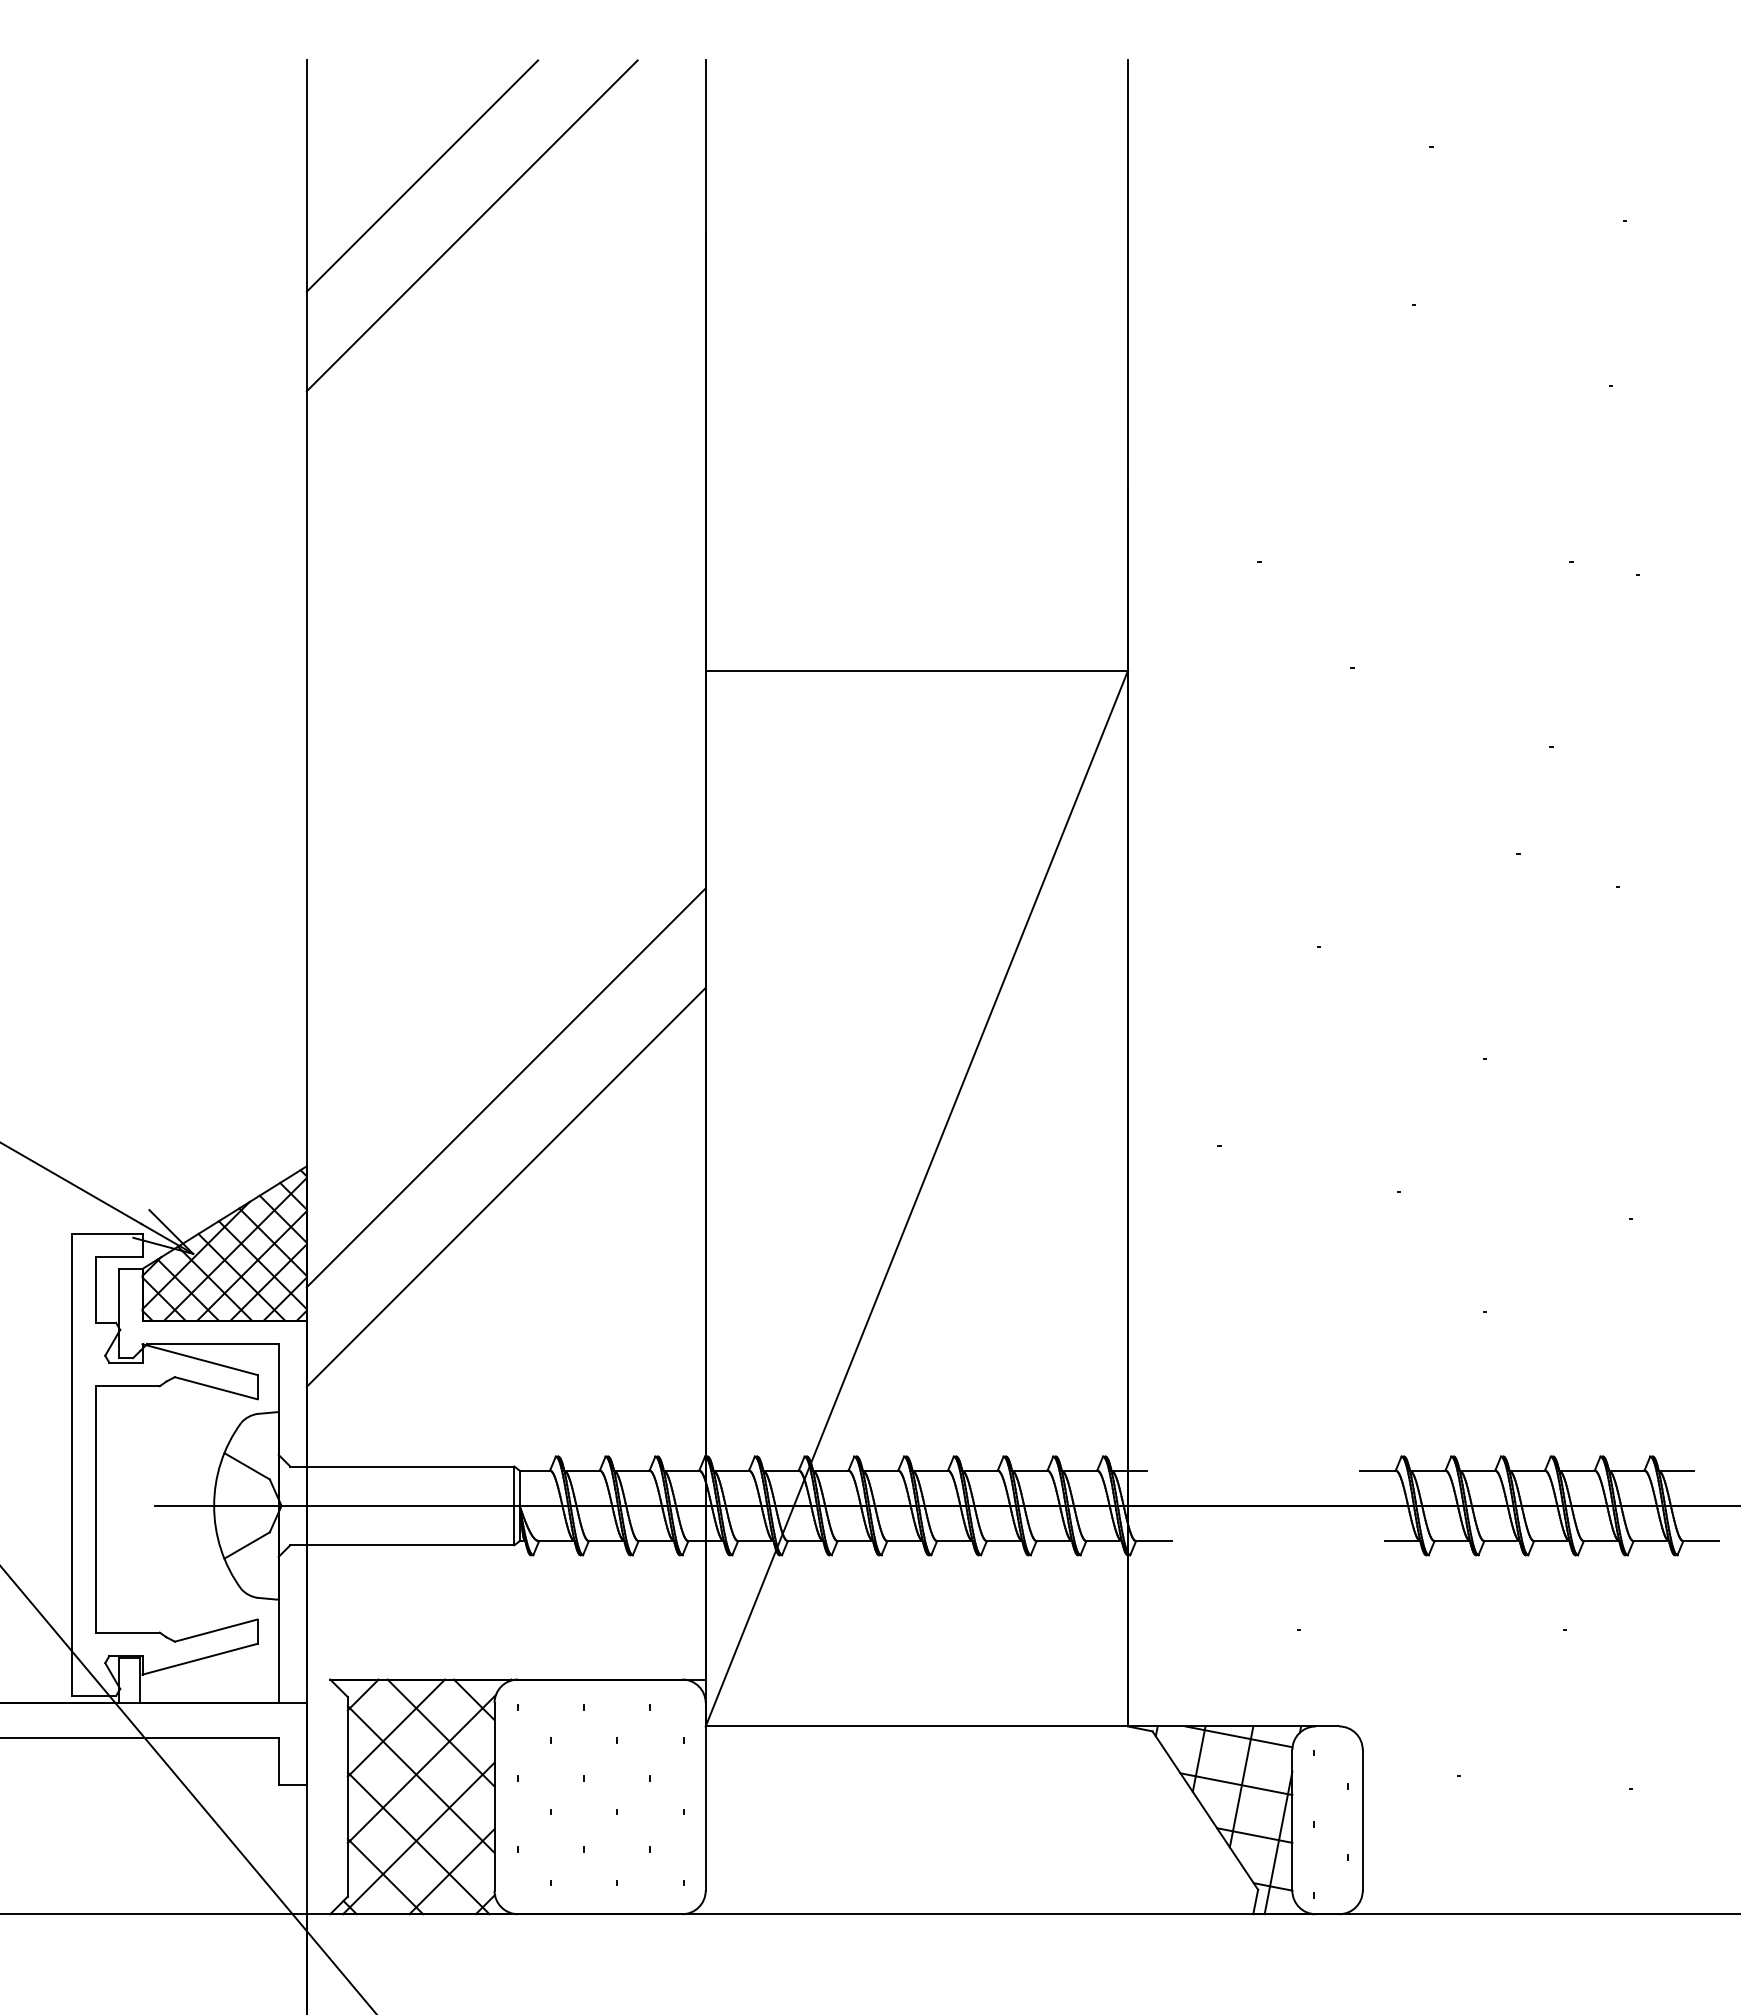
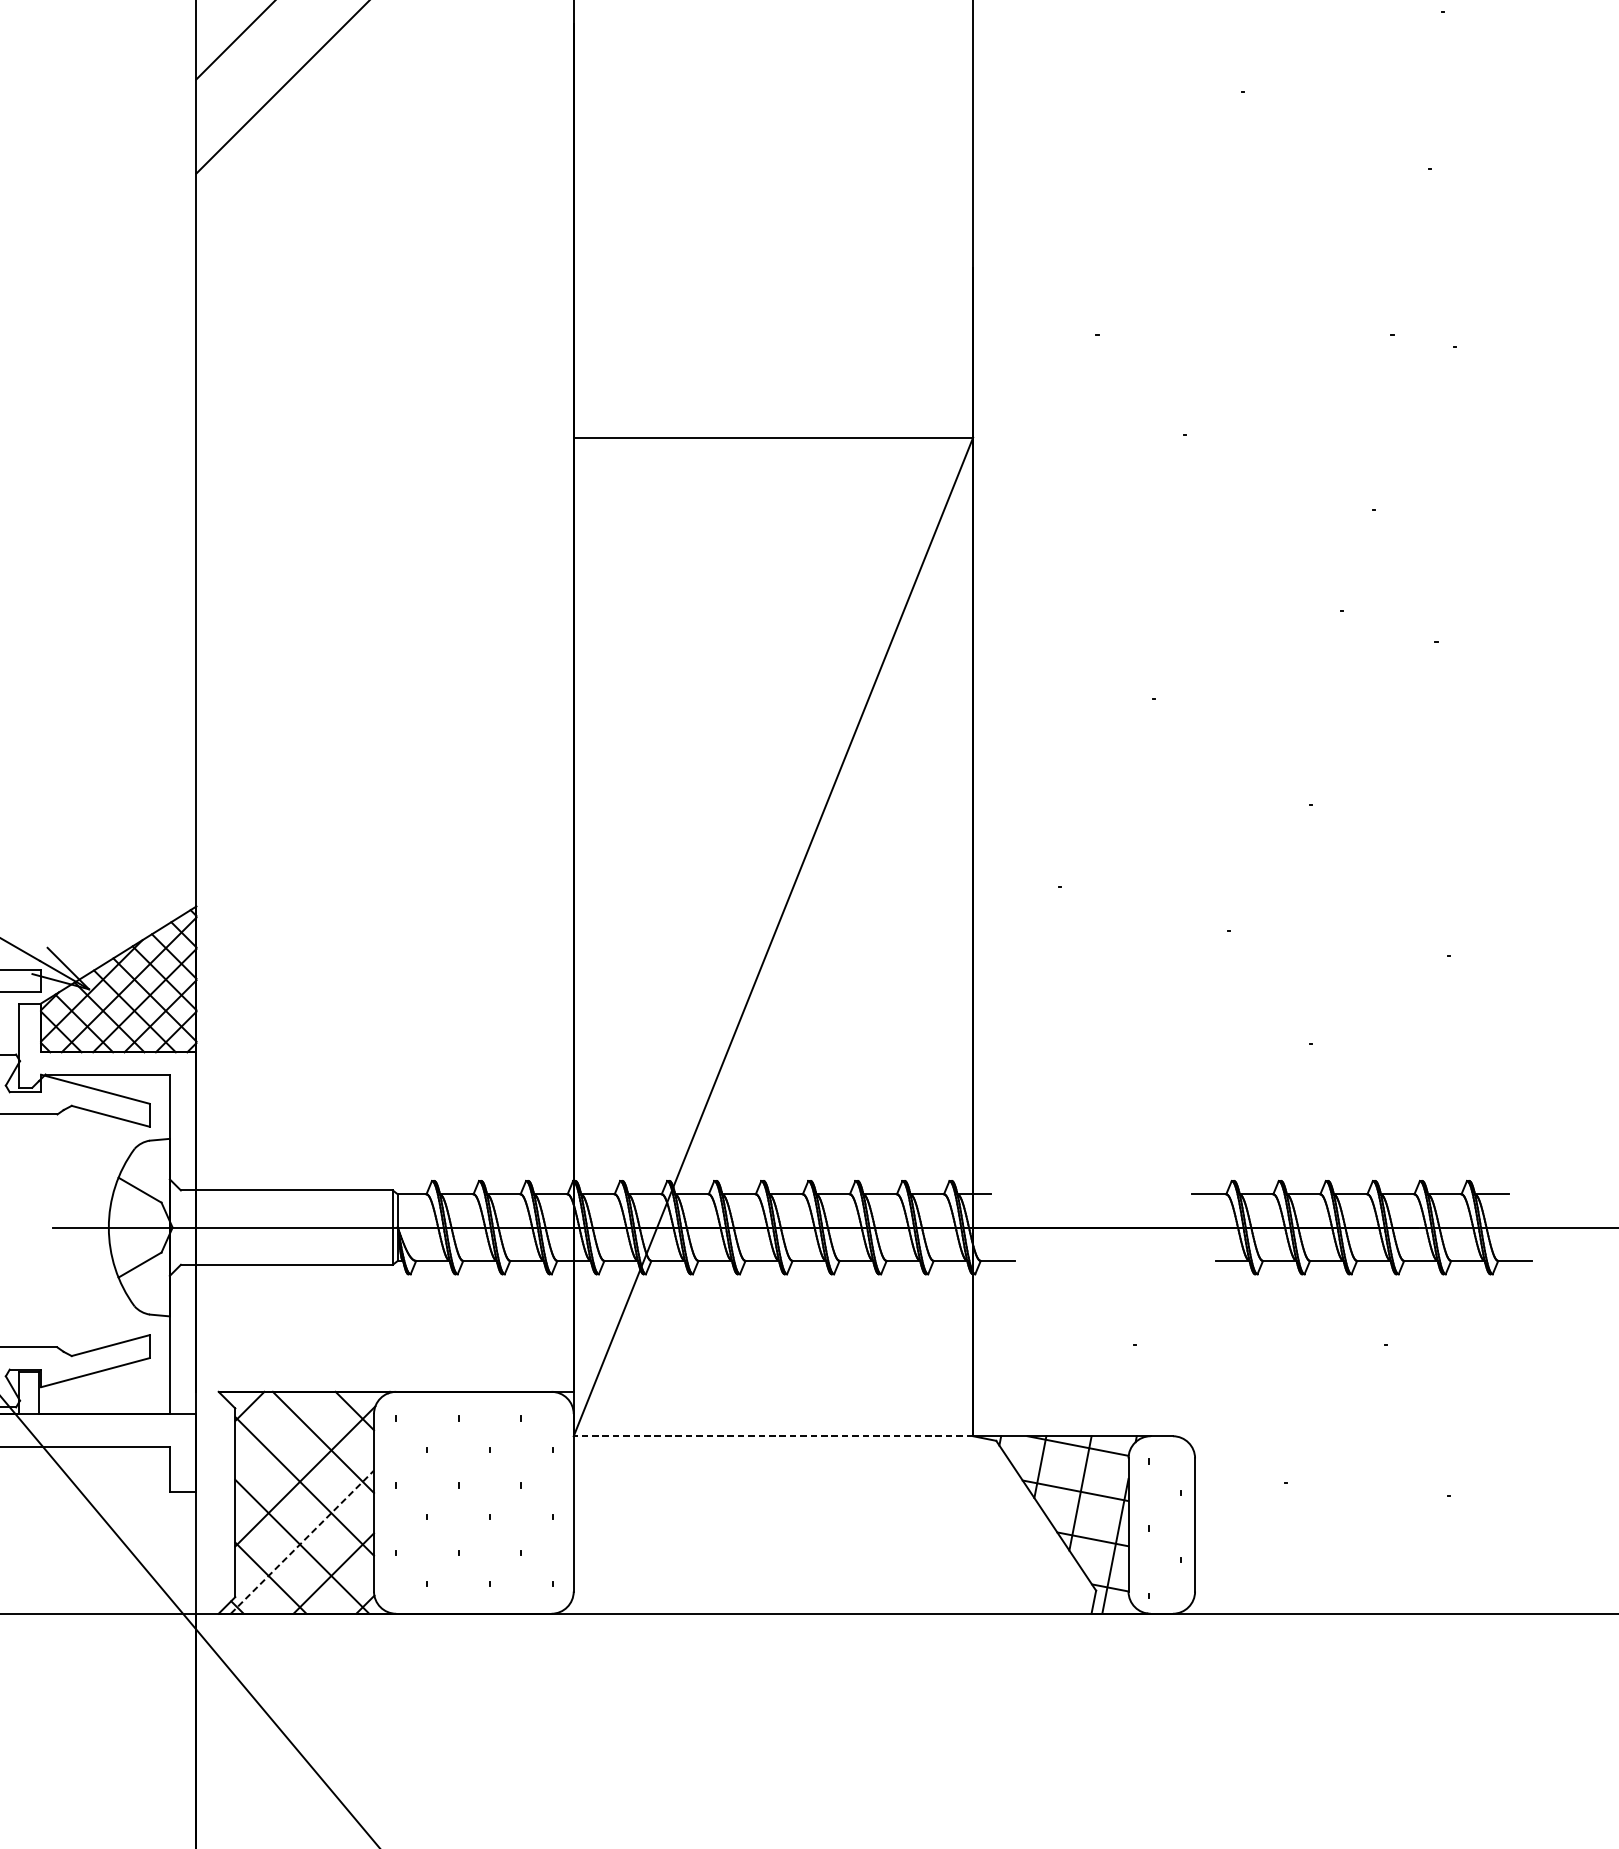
line: (505, 1087) -> (384, 831), removed
line: (505, 1186) -> (384, 925), removed
line: (916, 1726) -> (773, 1436), solid -> dashed
line: (396, 1727) -> (281, 1437), removed
line: (419, 1838) -> (303, 1542), solid -> dashed

